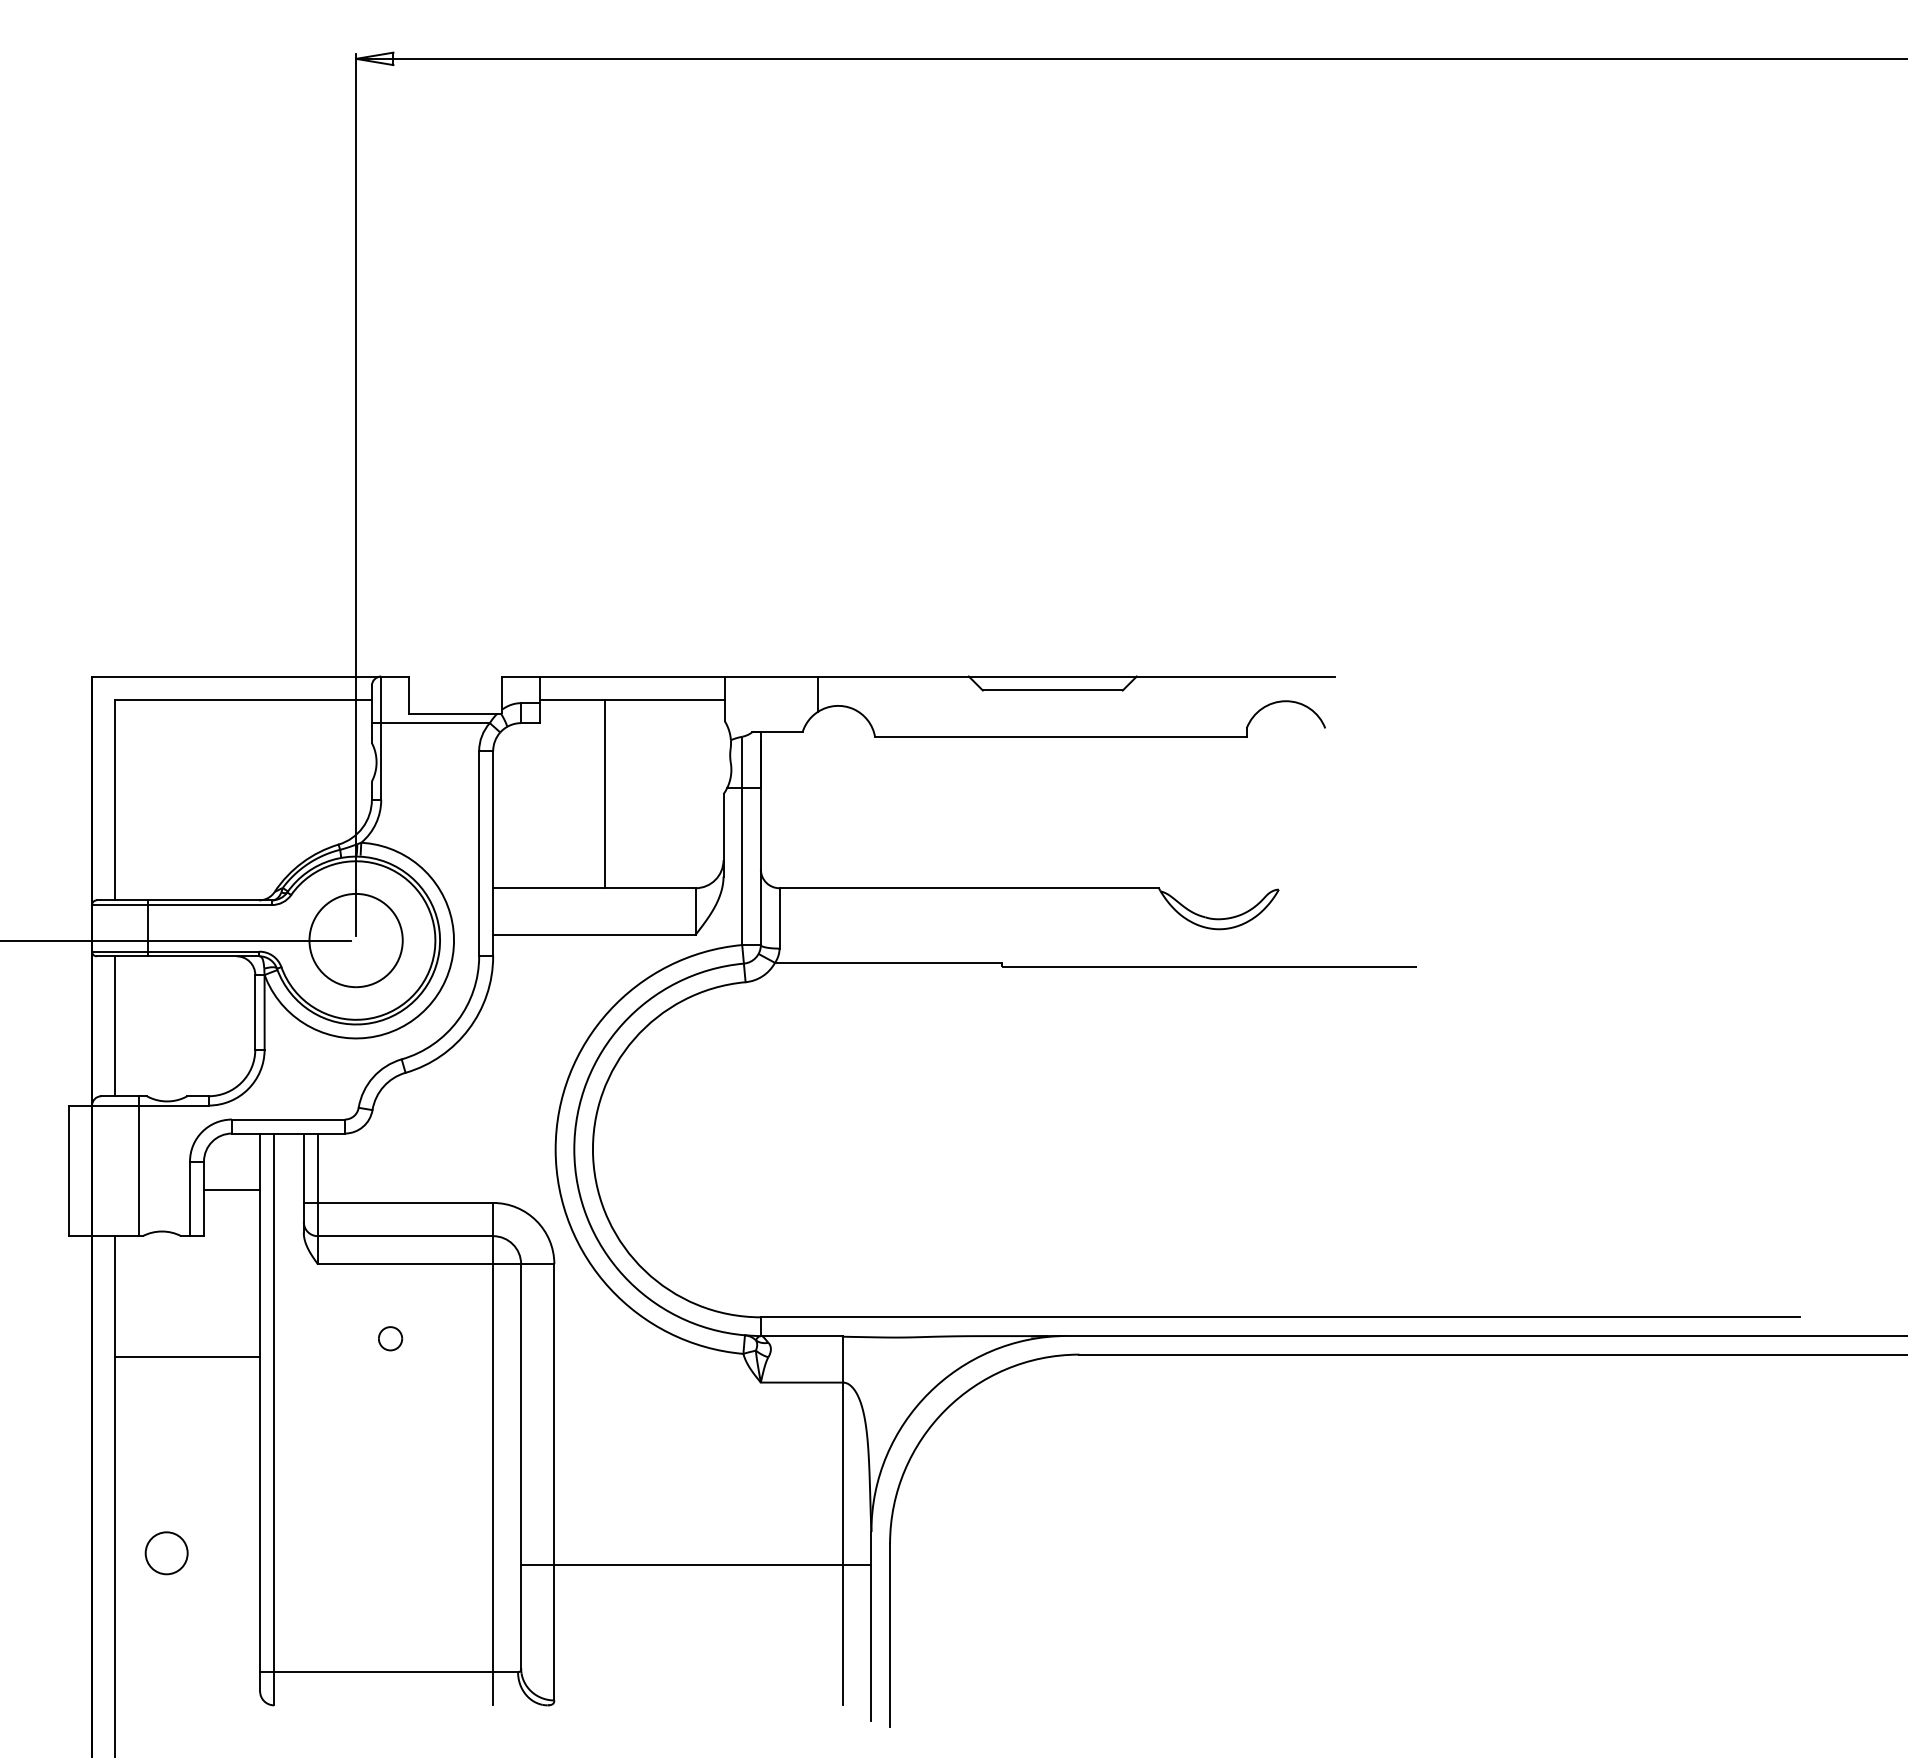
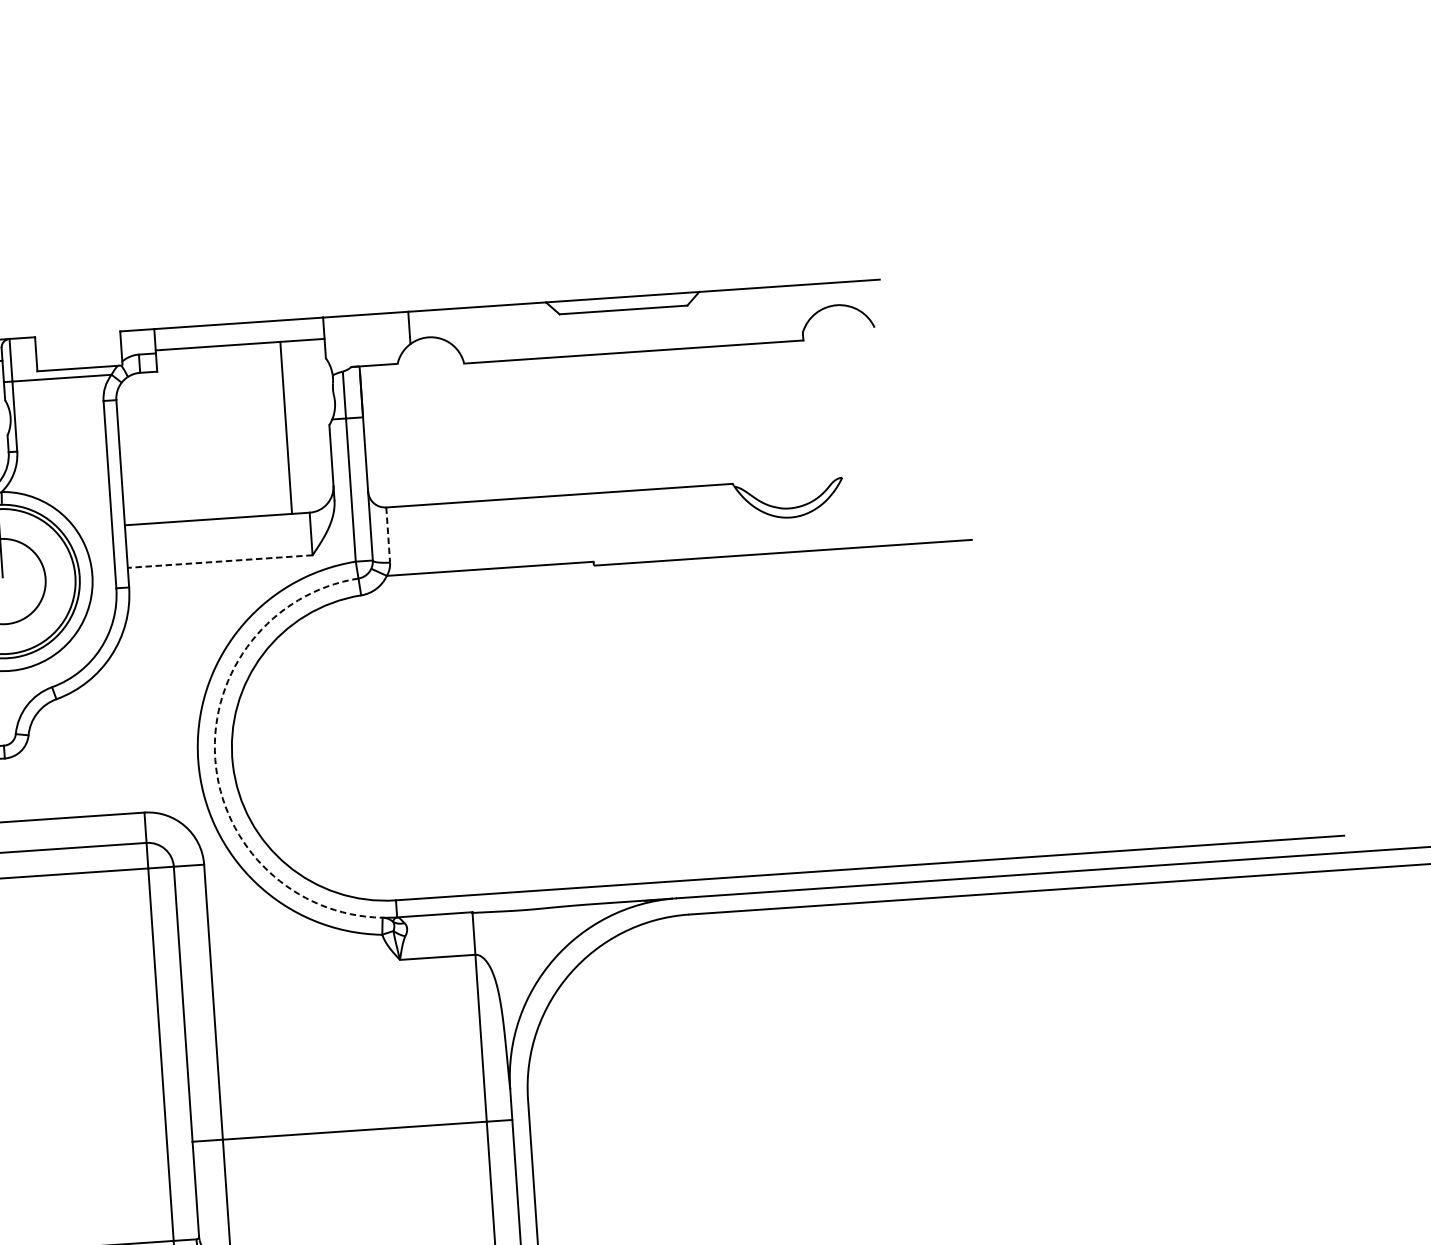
line: (605, 793) -> (286, 427), moved
line: (779, 918) -> (388, 535), solid -> dashed
line: (593, 934) -> (219, 561), solid -> dashed
arc: (574, 1149) -> (215, 758), solid -> dashed
part: (390, 1338) -> (59, 942), removed

